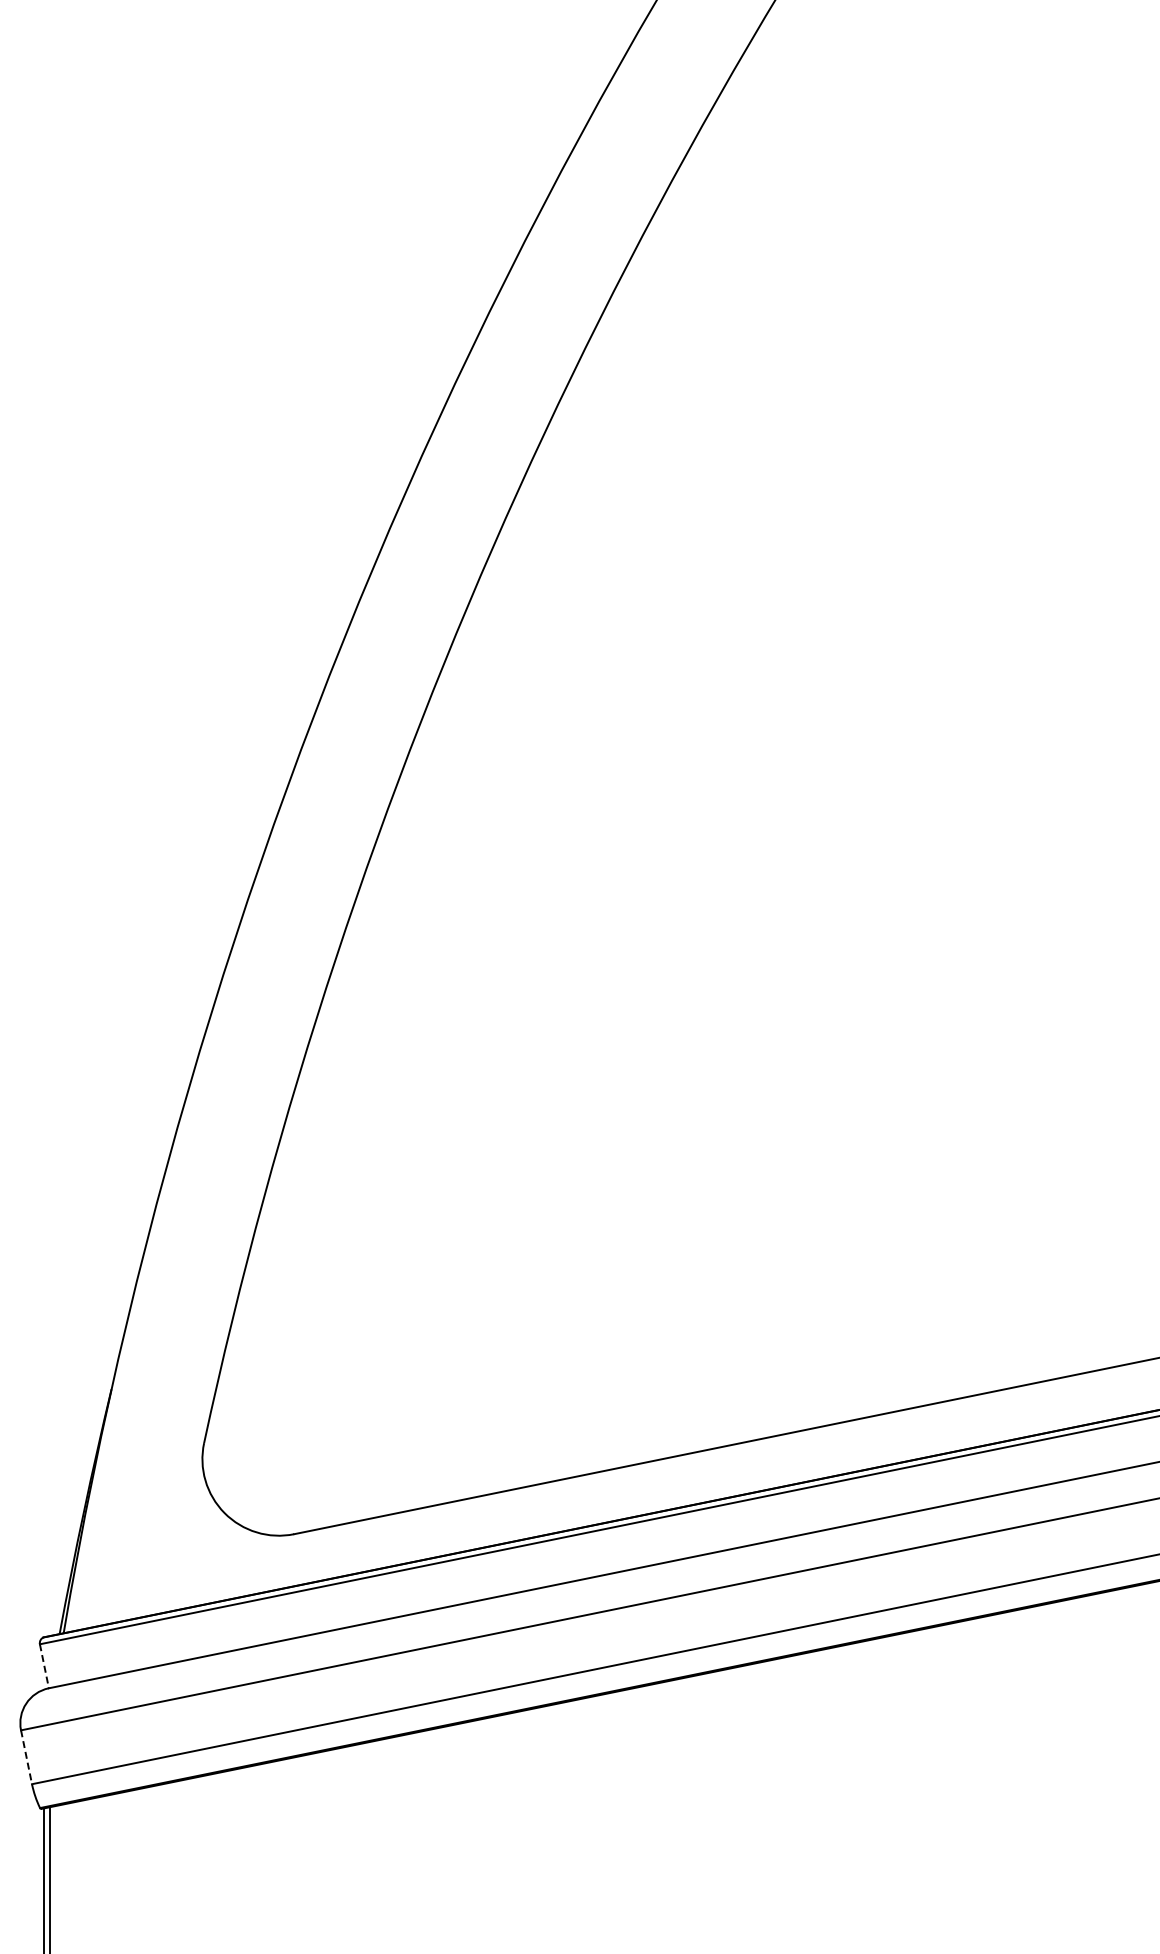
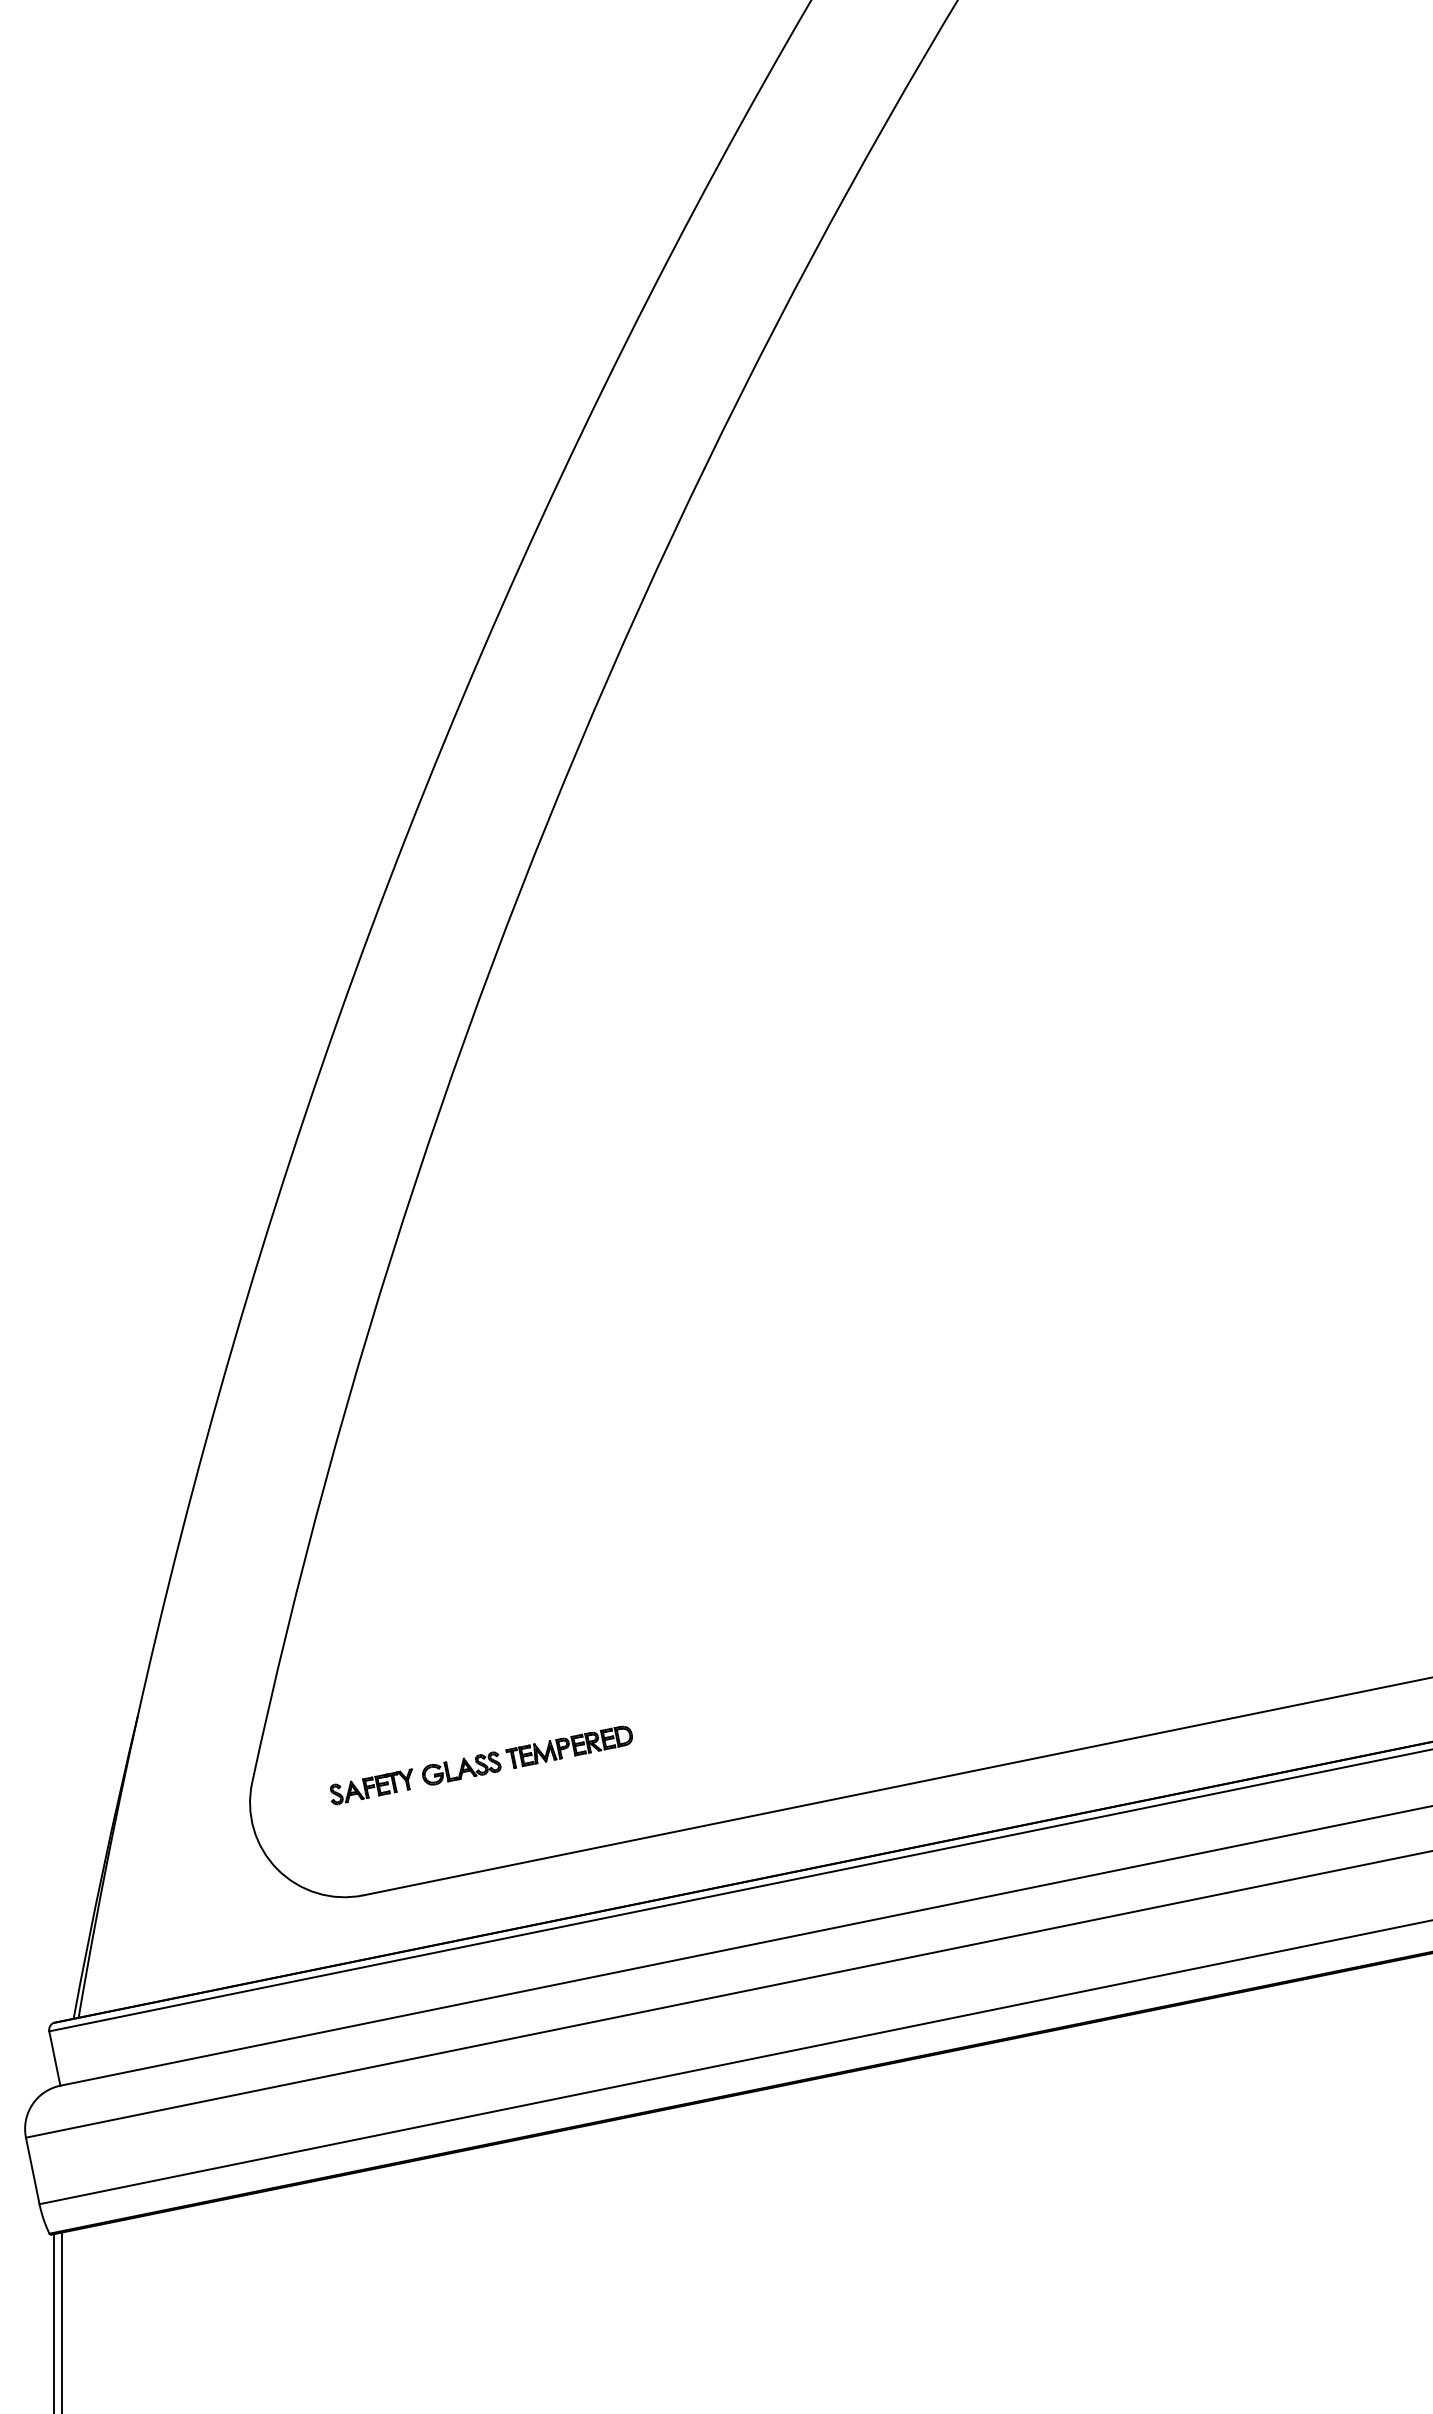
part: (389, 1428) -> (481, 1764), added
line: (44, 1666) -> (54, 2058), dashed -> solid
line: (26, 1757) -> (32, 2171), dashed -> solid

